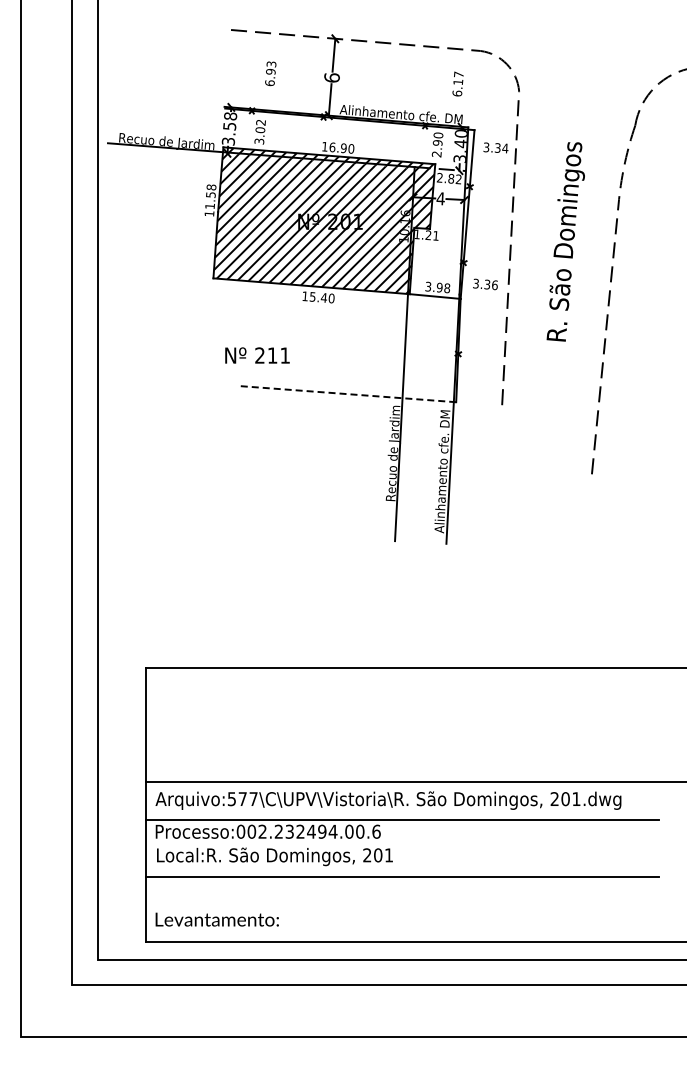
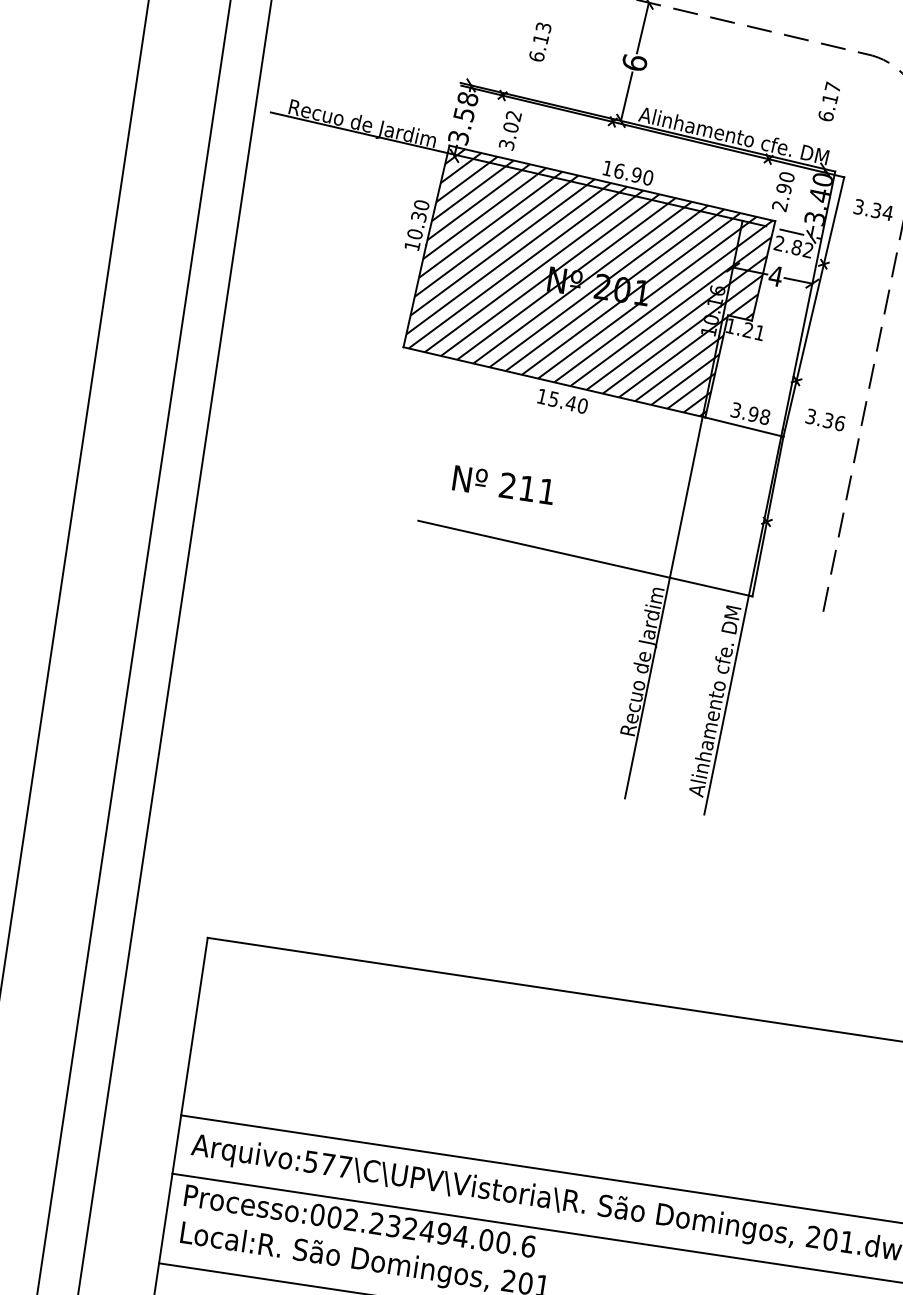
text: (270, 71) -> (540, 38), 6.93 -> 6.13
text: (210, 196) -> (417, 219), 11.58 -> 10.30
text: (257, 355) -> (503, 484), moved
line: (347, 394) -> (585, 559), dashed -> solid

